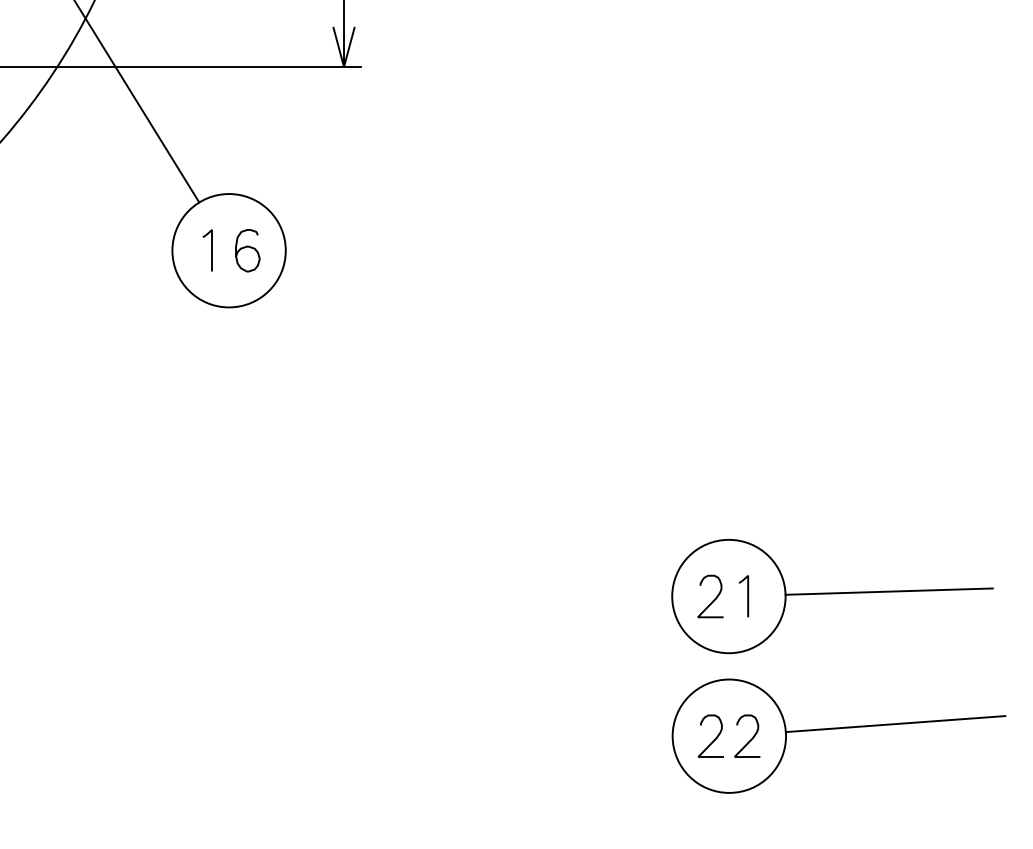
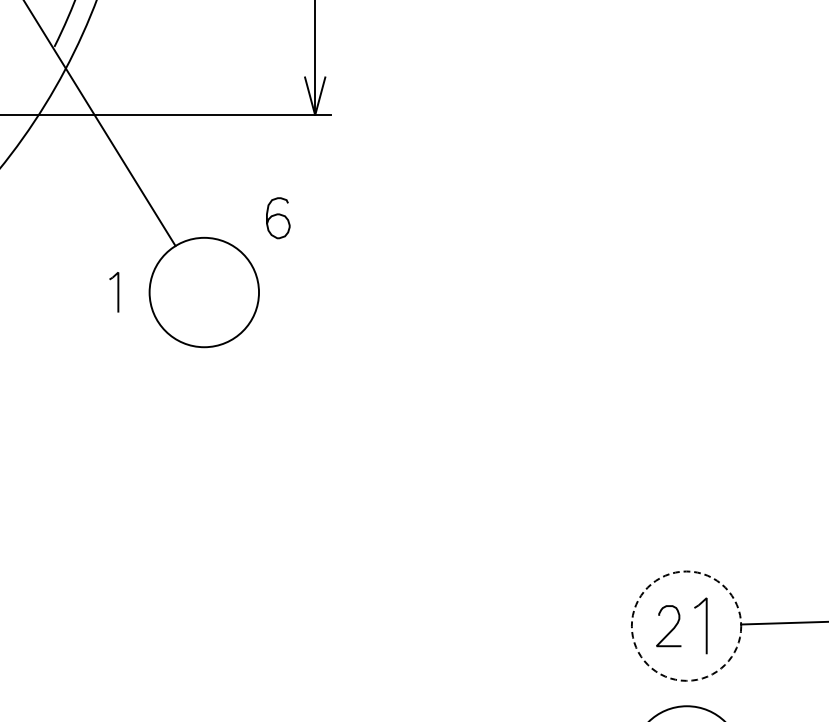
curve: (245, 248) -> (276, 216), moved
part: (207, 250) -> (114, 292), moved
circle: (728, 596) -> (686, 626), solid -> dashed
part: (743, 596) -> (700, 626), size x1.4

